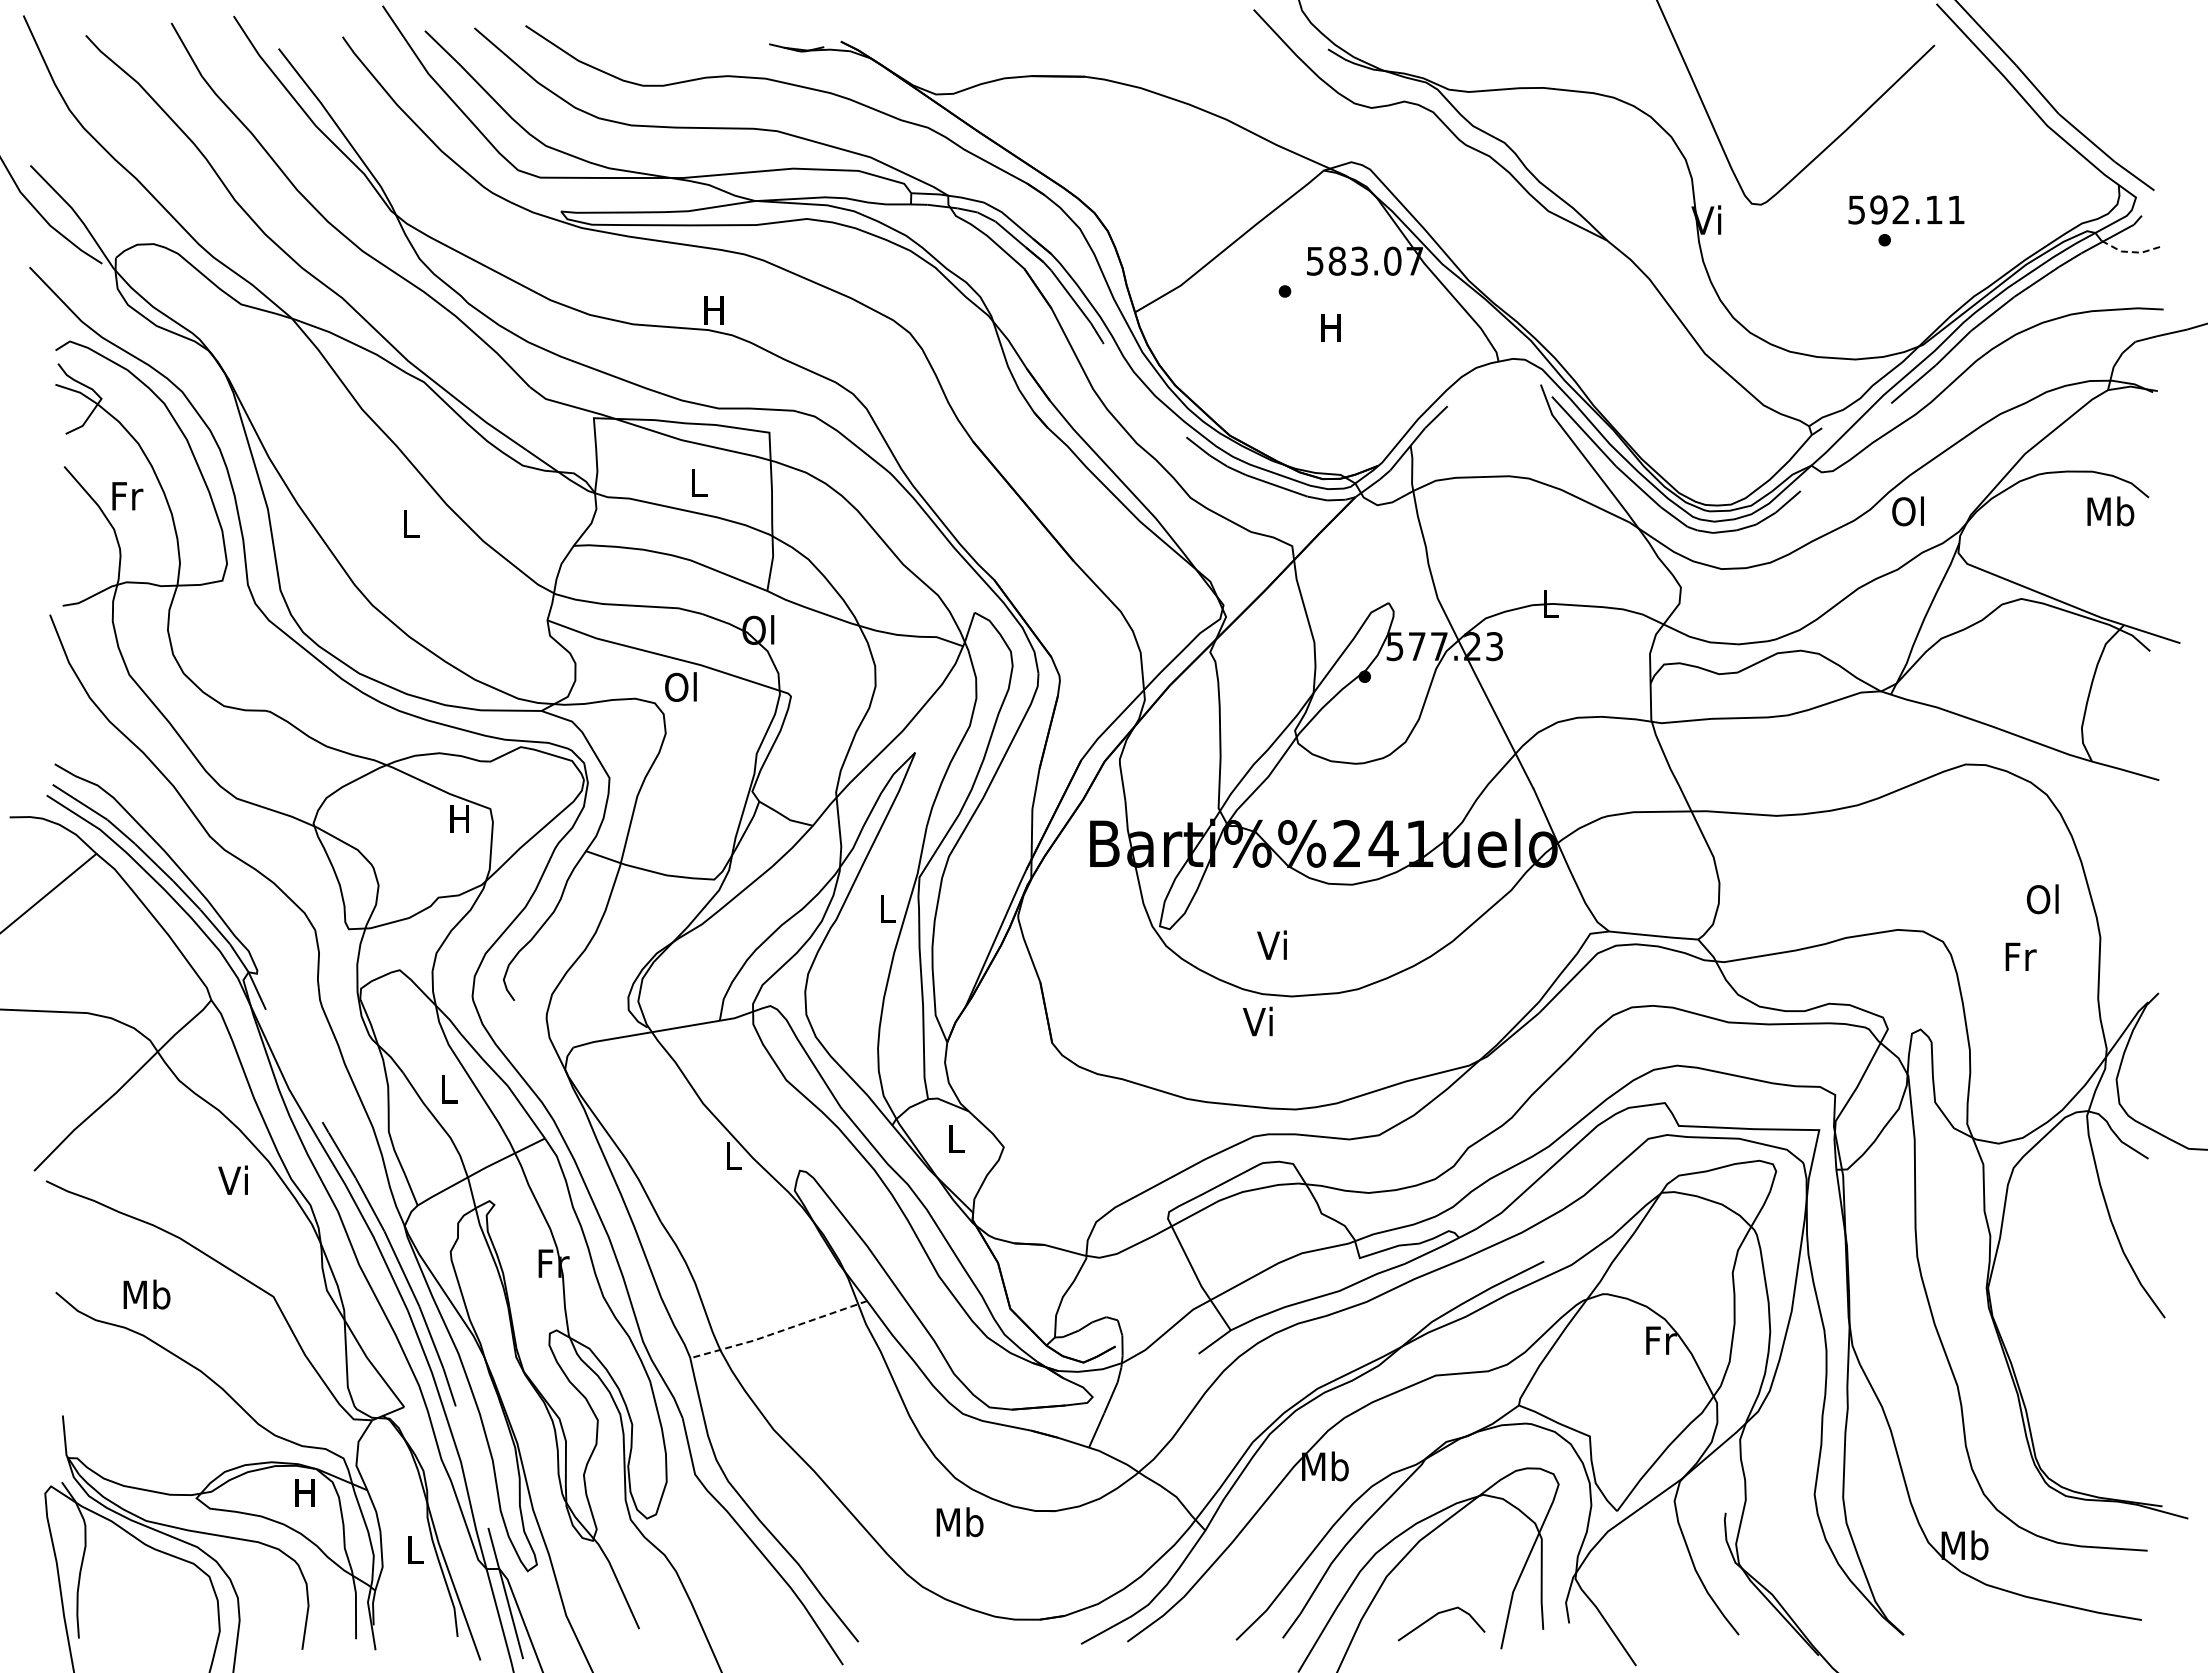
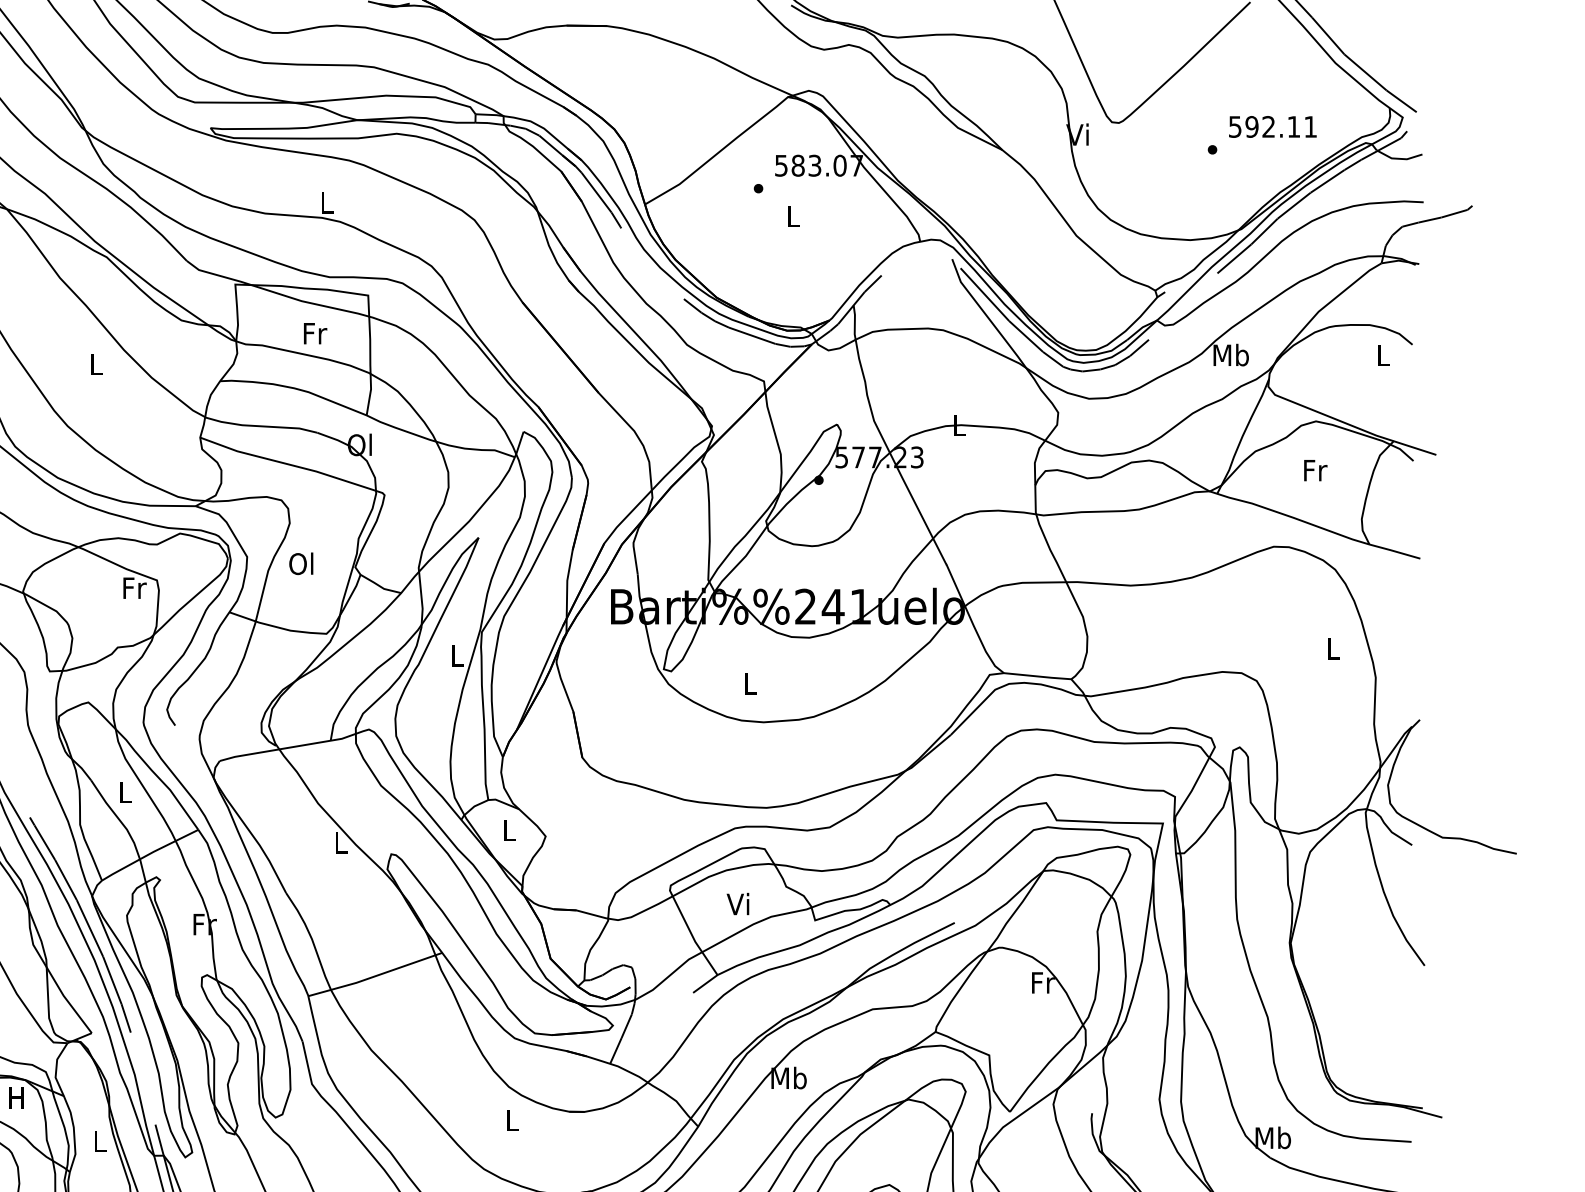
text: (1906, 209) -> (1272, 126), moved
line: (2131, 252) -> (1399, 159), dashed -> solid
text: (713, 310) -> (325, 203), H -> L
text: (1330, 327) -> (792, 215), H -> L
text: (699, 483) -> (315, 334), L -> Fr
text: (1909, 511) -> (1231, 355), Ol -> Mb
text: (2110, 511) -> (1383, 355), Mb -> L
text: (680, 686) -> (300, 563), moved
text: (461, 819) -> (135, 588), H -> Fr
text: (2042, 899) -> (1331, 648), Ol -> L
text: (1271, 944) -> (748, 682), Vi -> L
text: (2020, 956) -> (1315, 470), moved
text: (1257, 1021) -> (737, 904), moved
line: (779, 1331) -> (375, 975), dashed -> solid
text: (959, 1522) -> (512, 1120), Mb -> L

